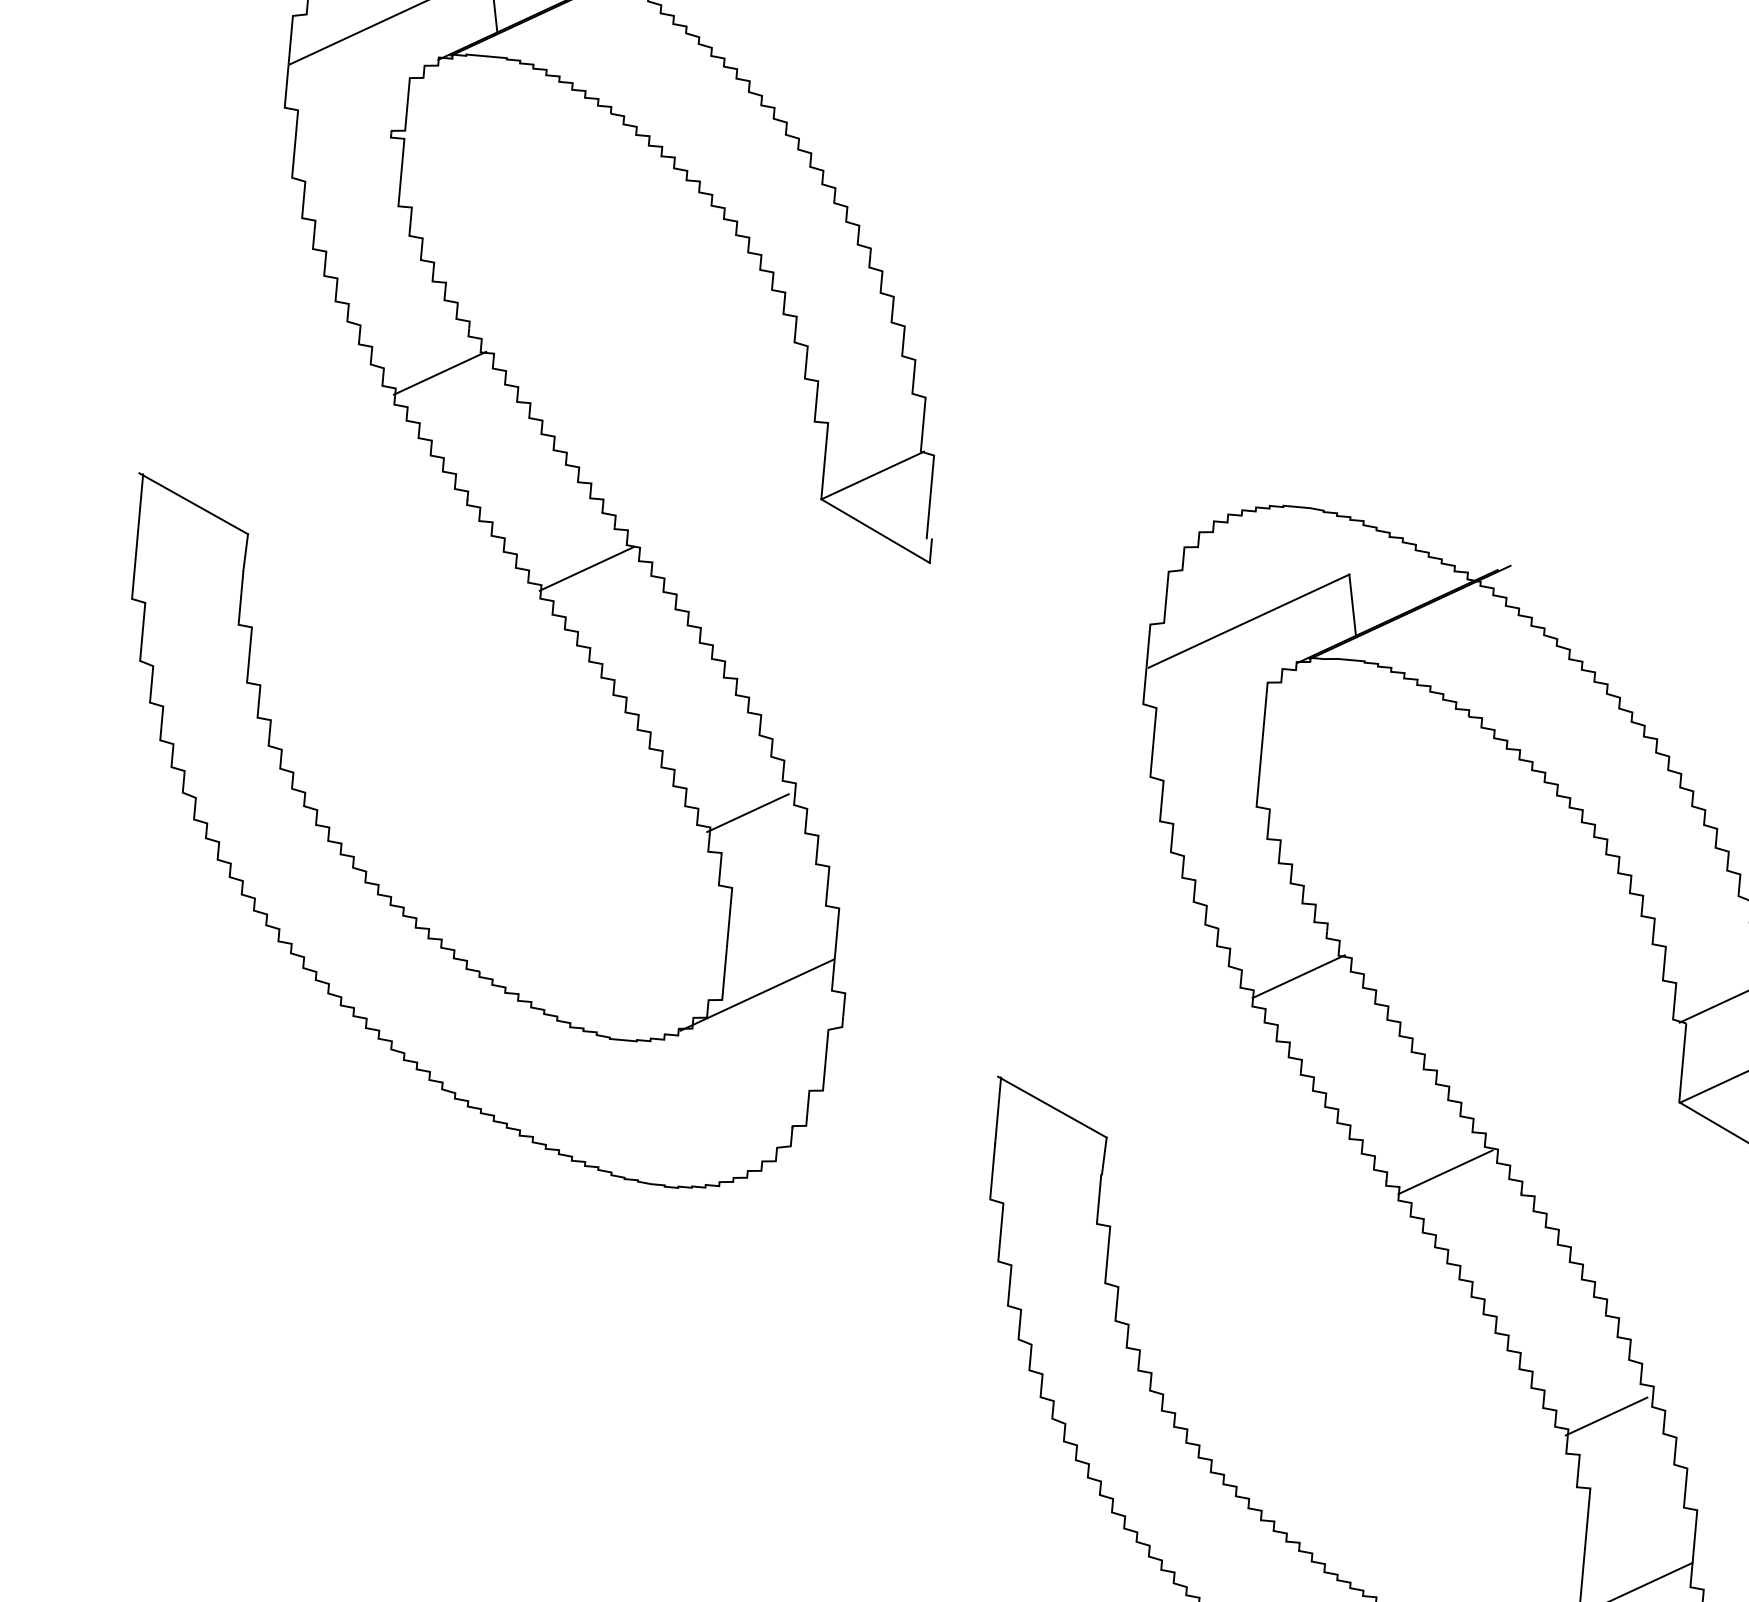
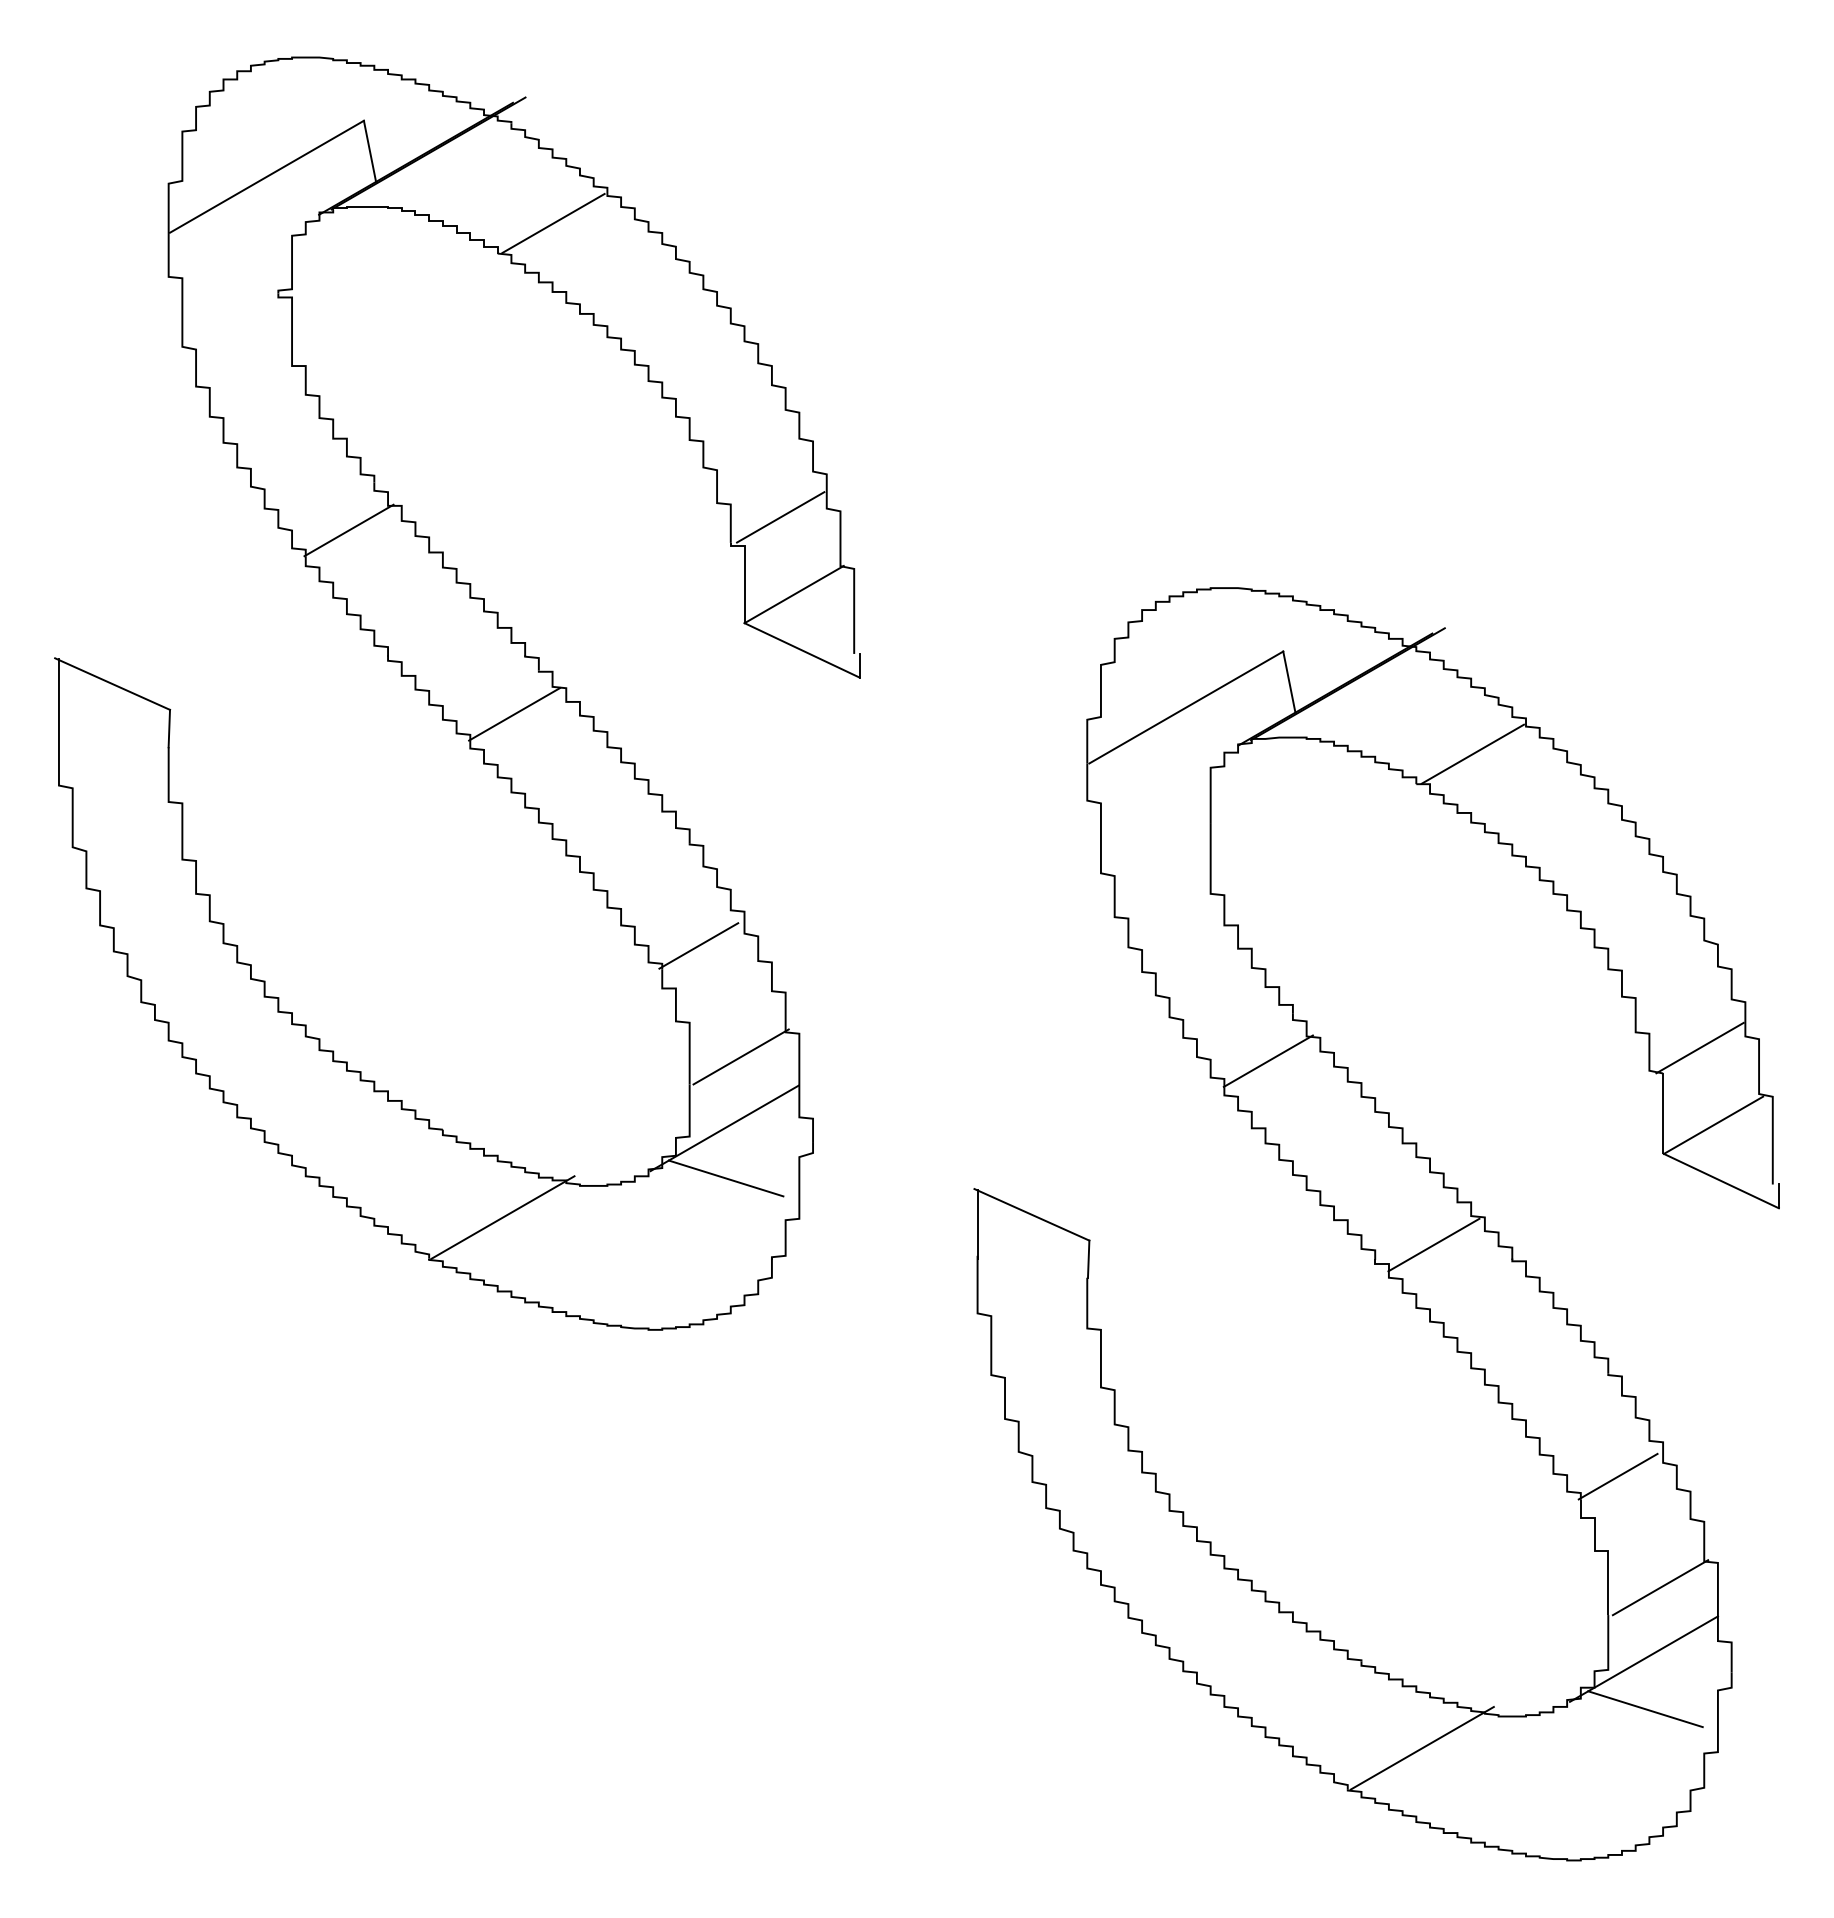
line: (668, 87) -> (553, 222), added
line: (866, 398) -> (780, 517), added
line: (1526, 691) -> (1472, 753), added
line: (779, 925) -> (740, 1056), added
line: (753, 1044) -> (725, 1178), added
line: (530, 1063) -> (502, 1217), added
line: (1638, 1529) -> (1660, 1587), added

